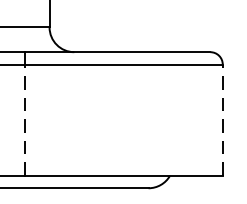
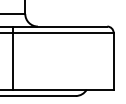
line: (24, 118) -> (12, 60), dashed -> solid
line: (222, 118) -> (113, 60), dashed -> solid

